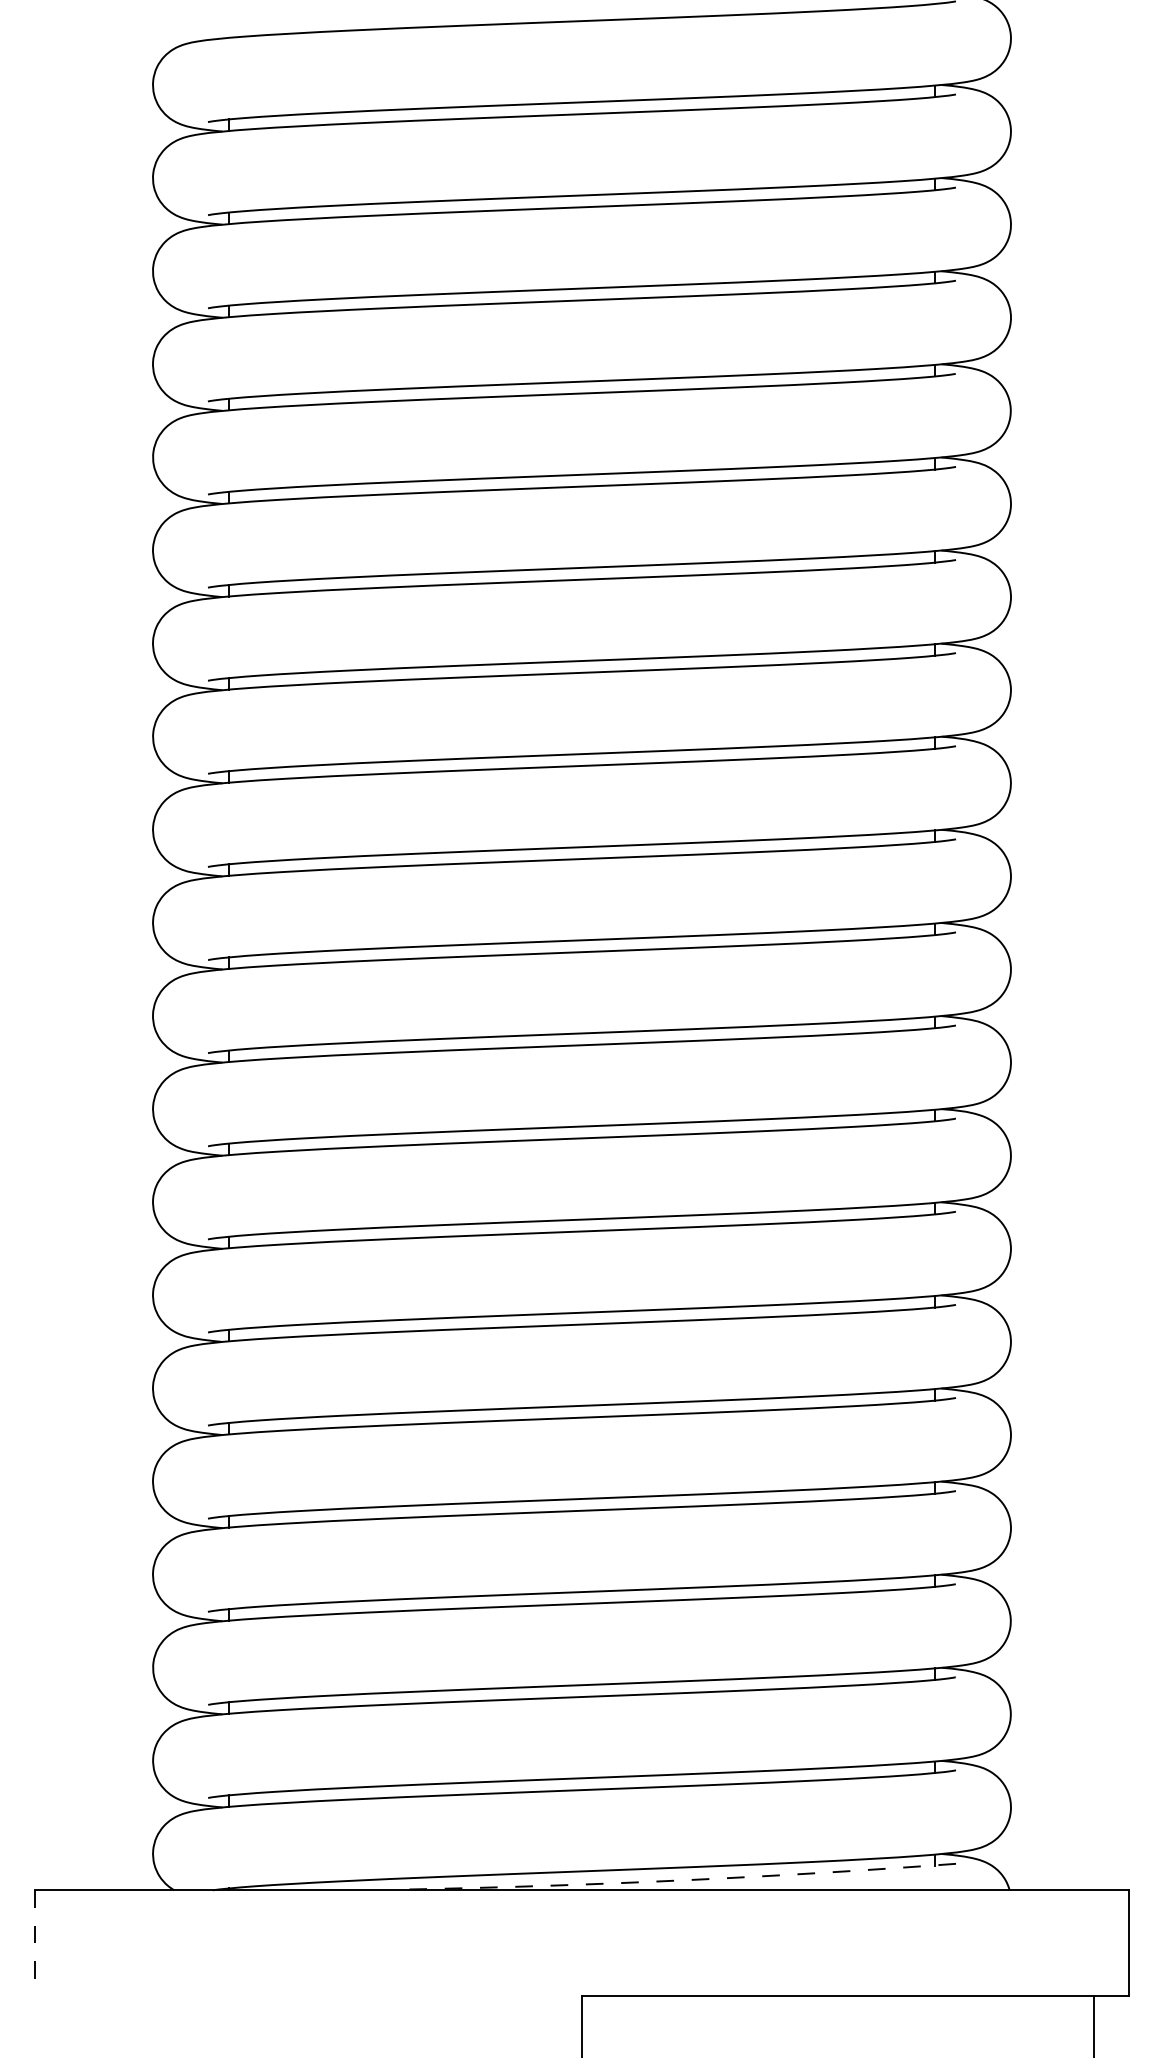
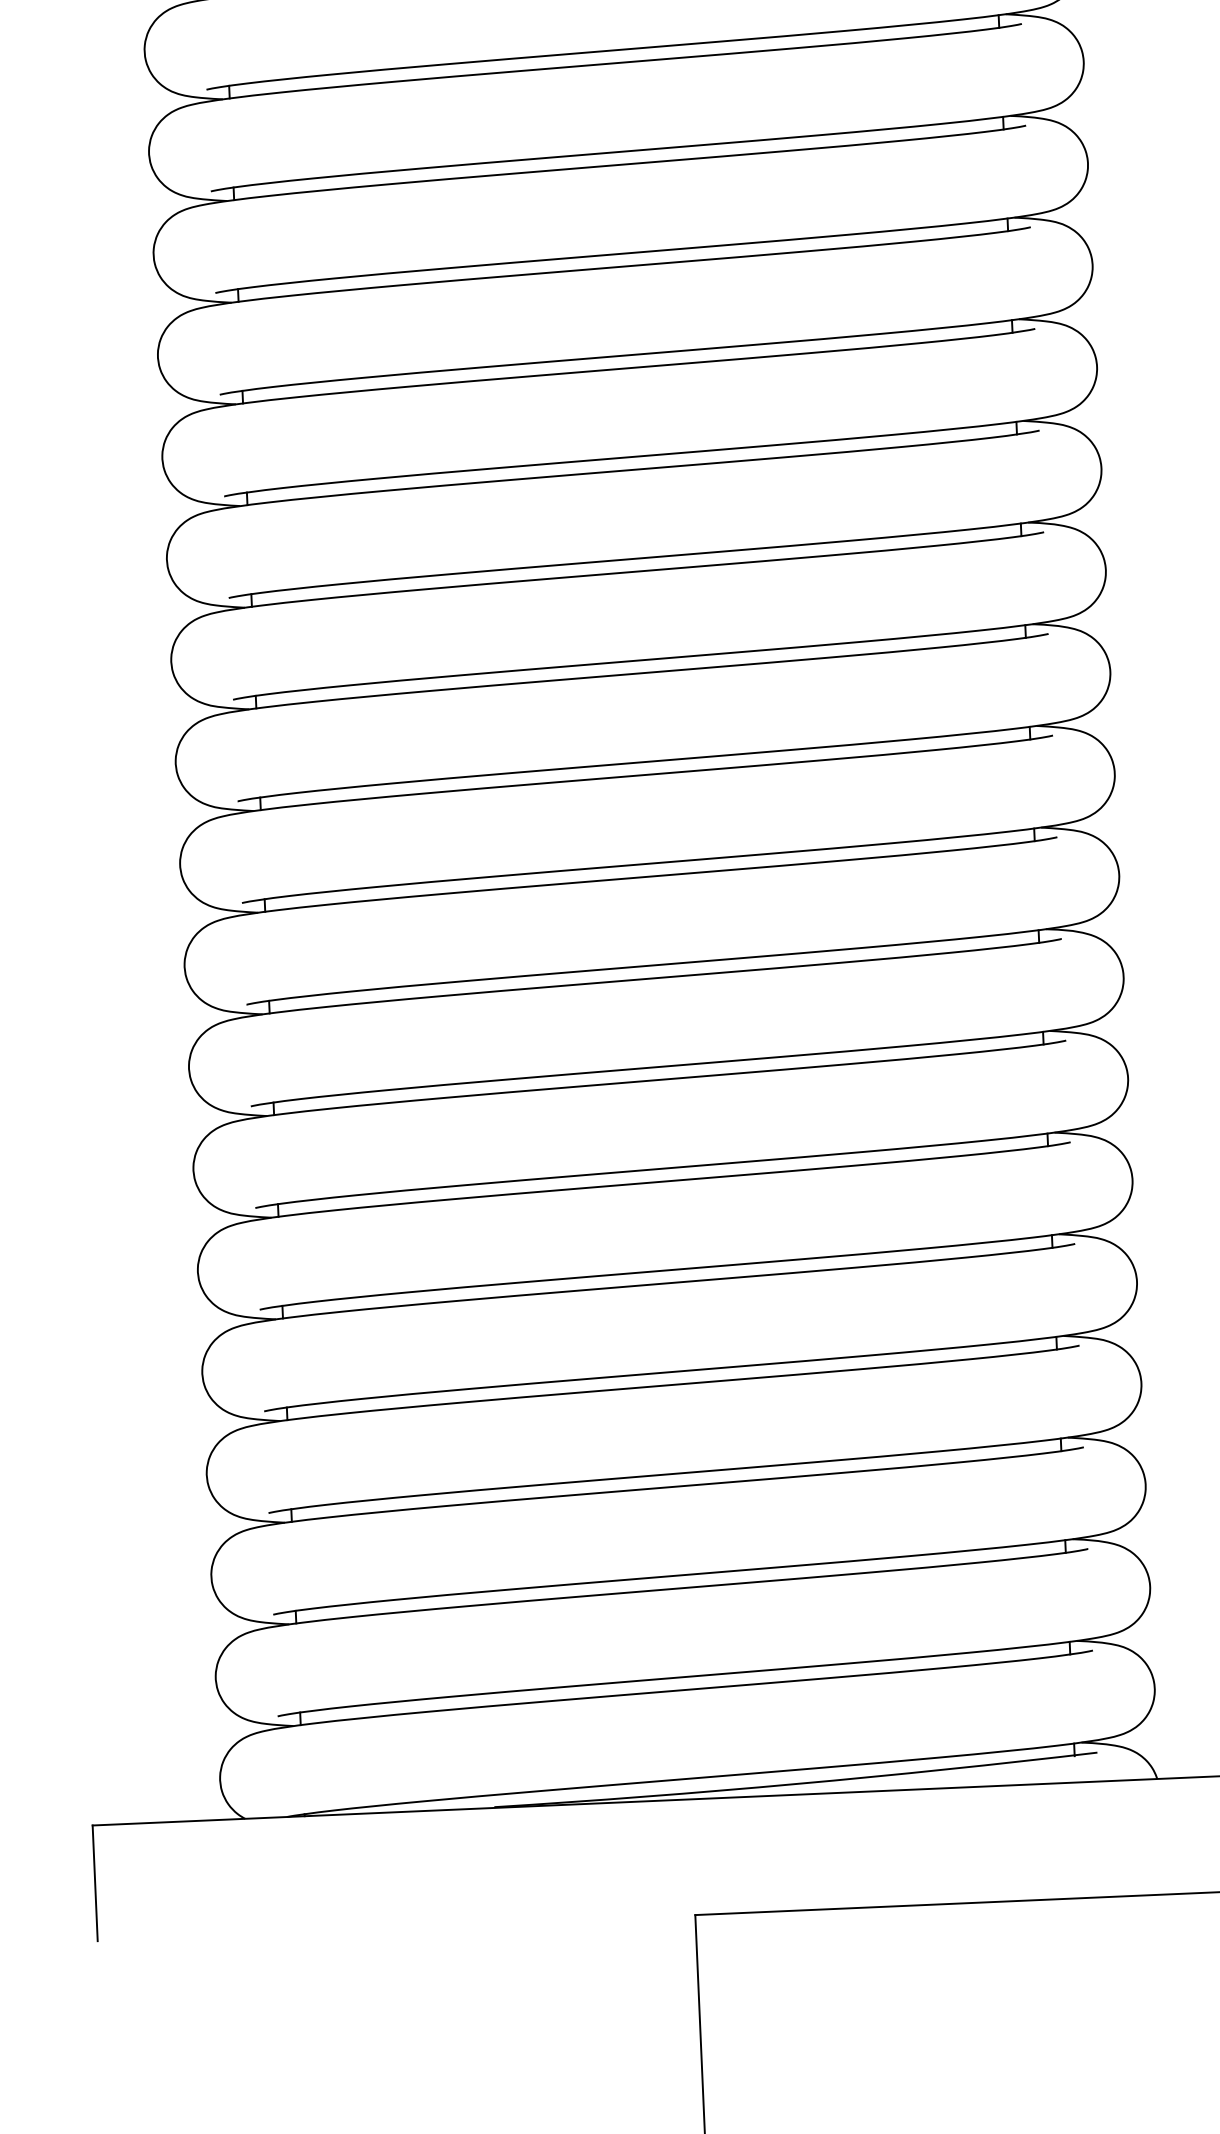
arc: (679, 1880) -> (796, 1784), dashed -> solid
line: (34, 1943) -> (94, 1883), dashed -> solid

